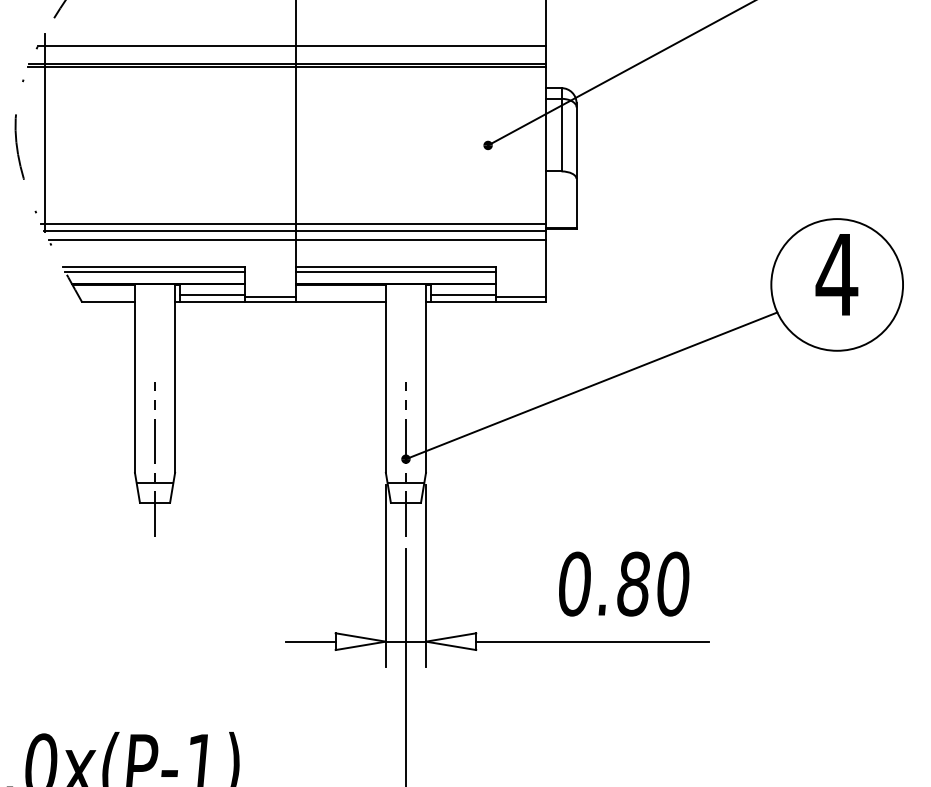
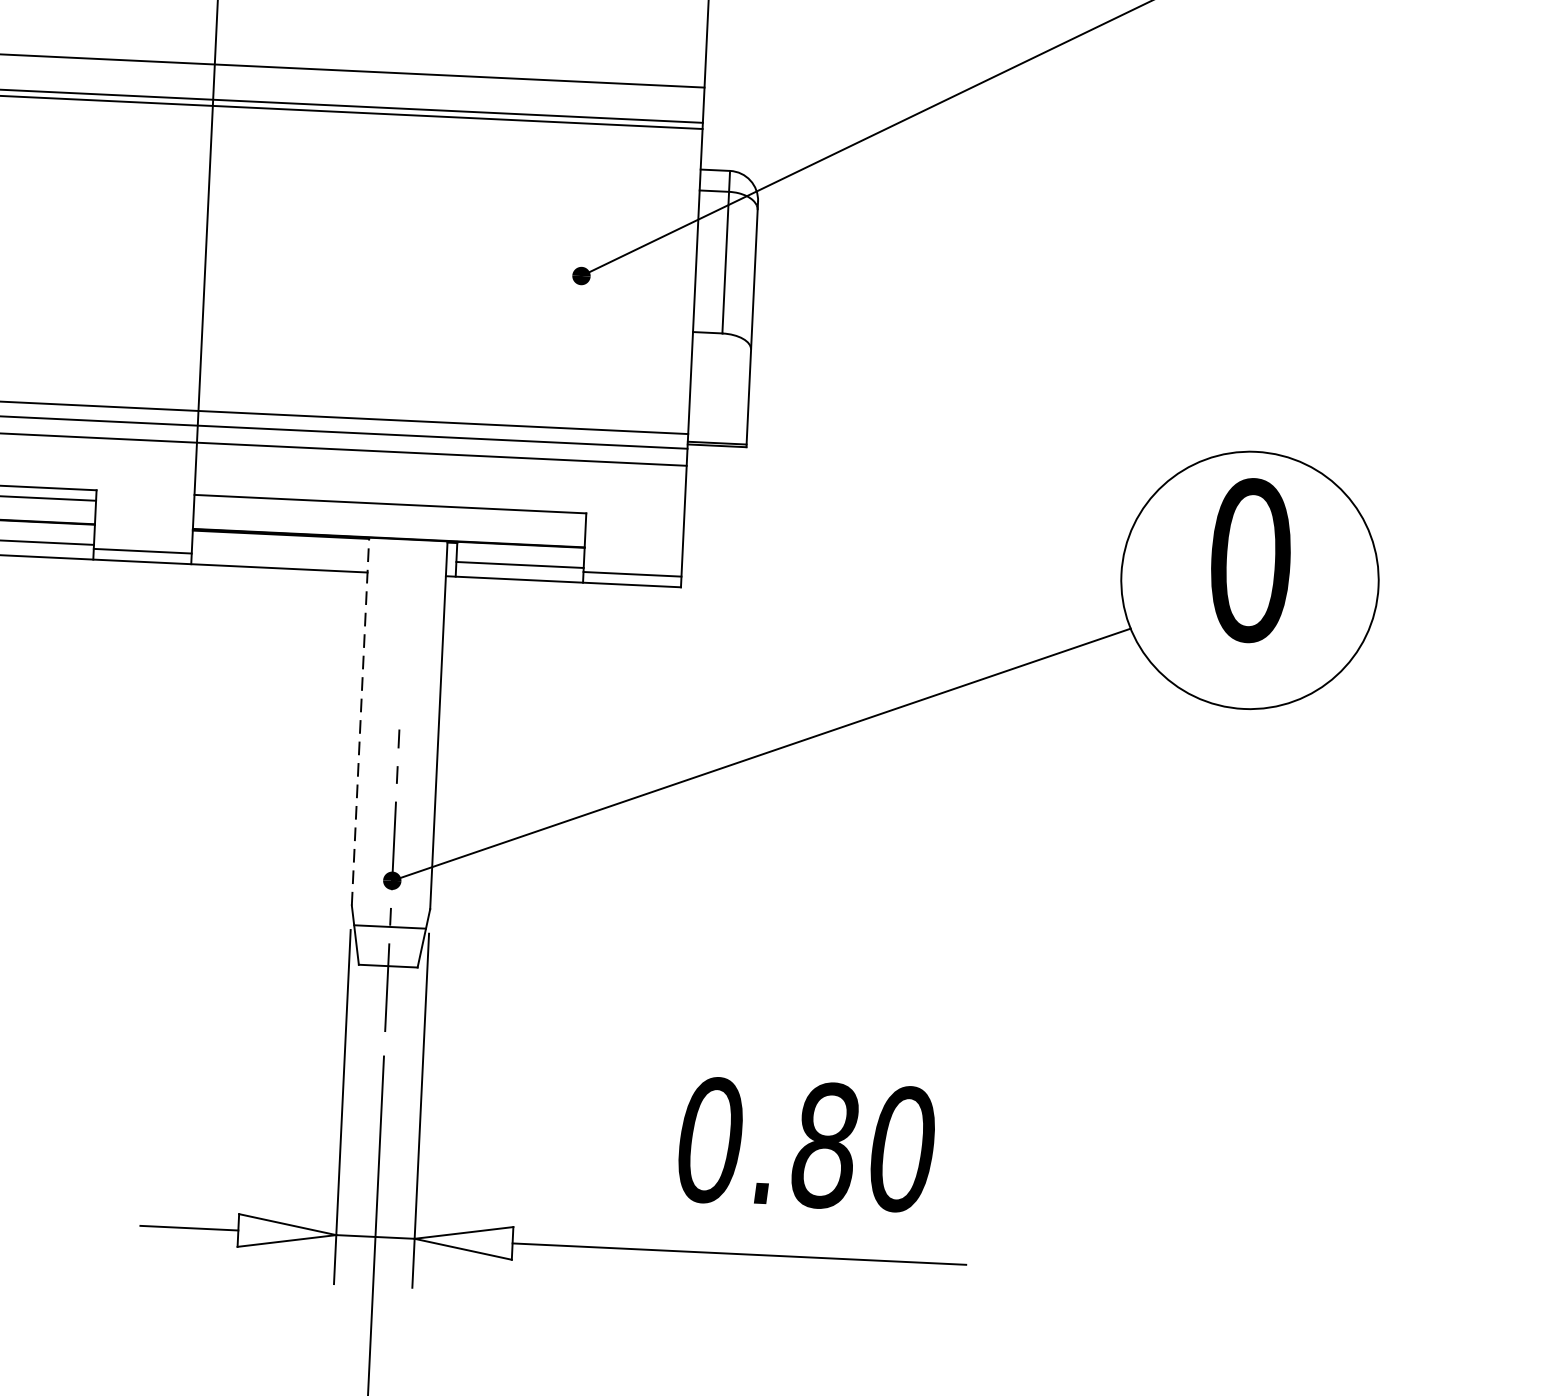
line: (395, 272) -> (389, 515), removed
text: (836, 274) -> (1249, 559), 4 -> 0
line: (385, 378) -> (359, 721), solid -> dashed

